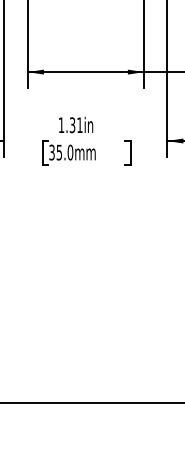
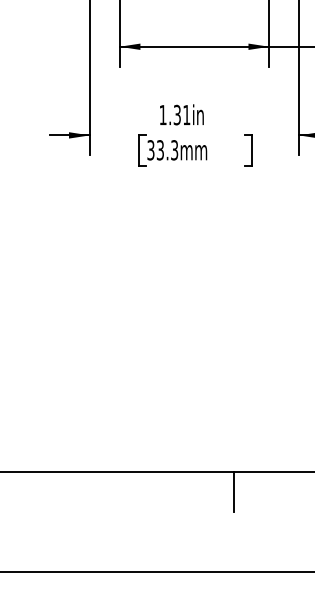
text: (64, 152) -> (167, 150), 35.0mm -> 33.3mm
line: (117, 418) -> (234, 492), added

